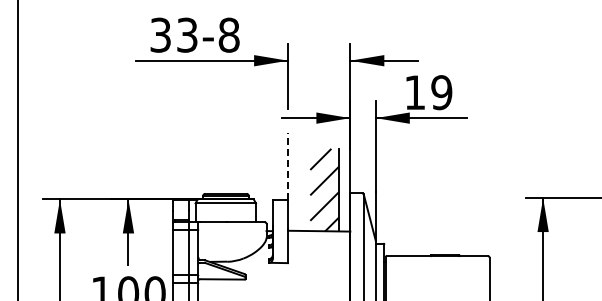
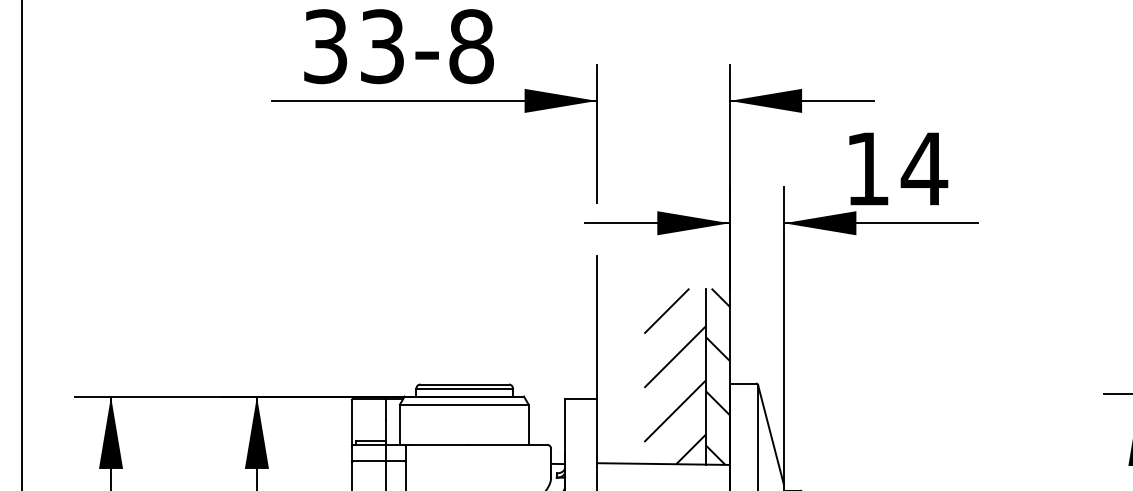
text: (441, 92) -> (923, 168), 19 -> 14
line: (288, 166) -> (597, 326), dashed -> solid
hatch: (344, 189) -> (717, 375), added

